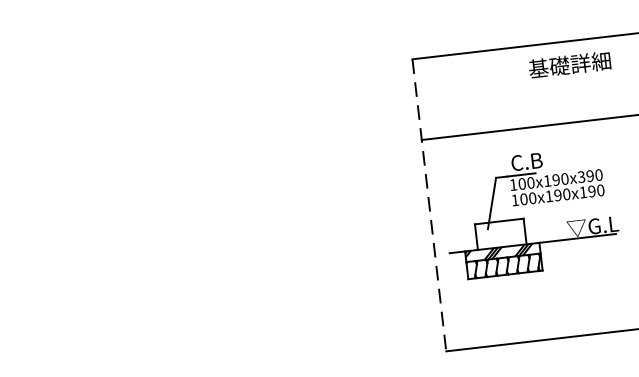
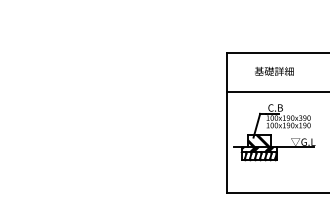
text: (570, 62) -> (274, 70), moved
line: (430, 205) -> (227, 123), dashed -> solid
hatch: (501, 233) -> (259, 140), added

